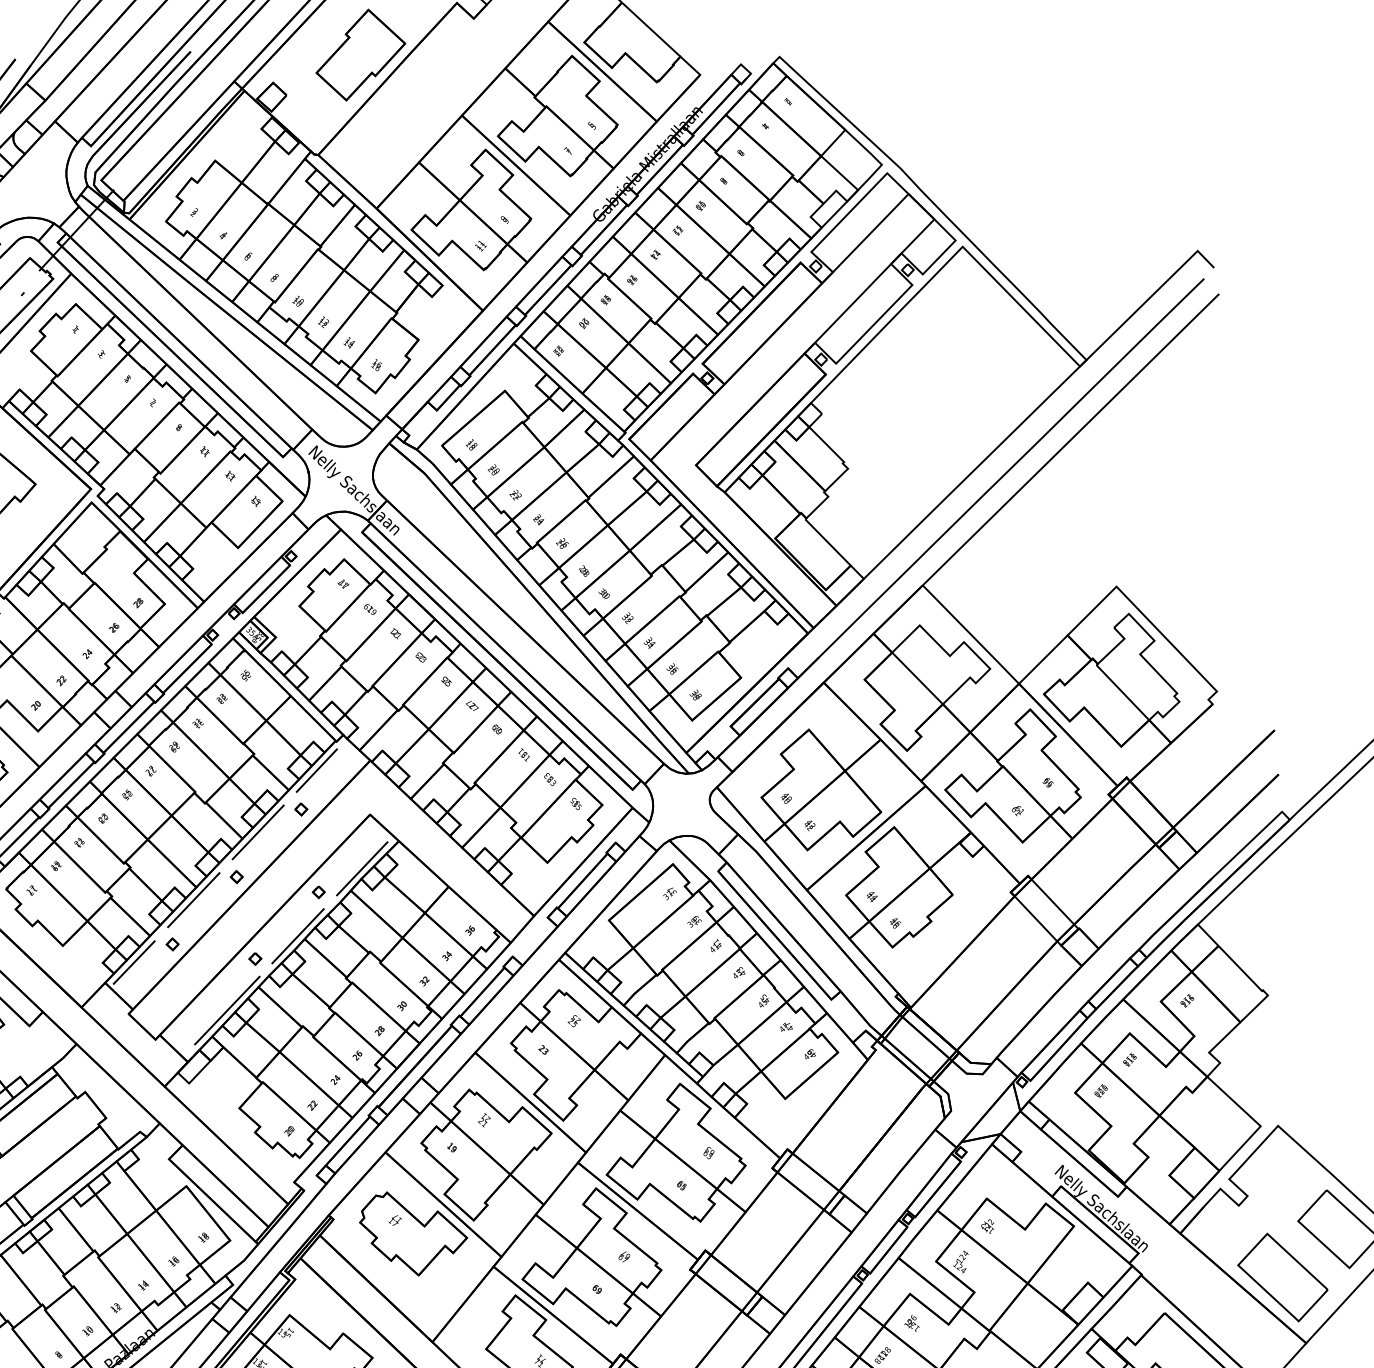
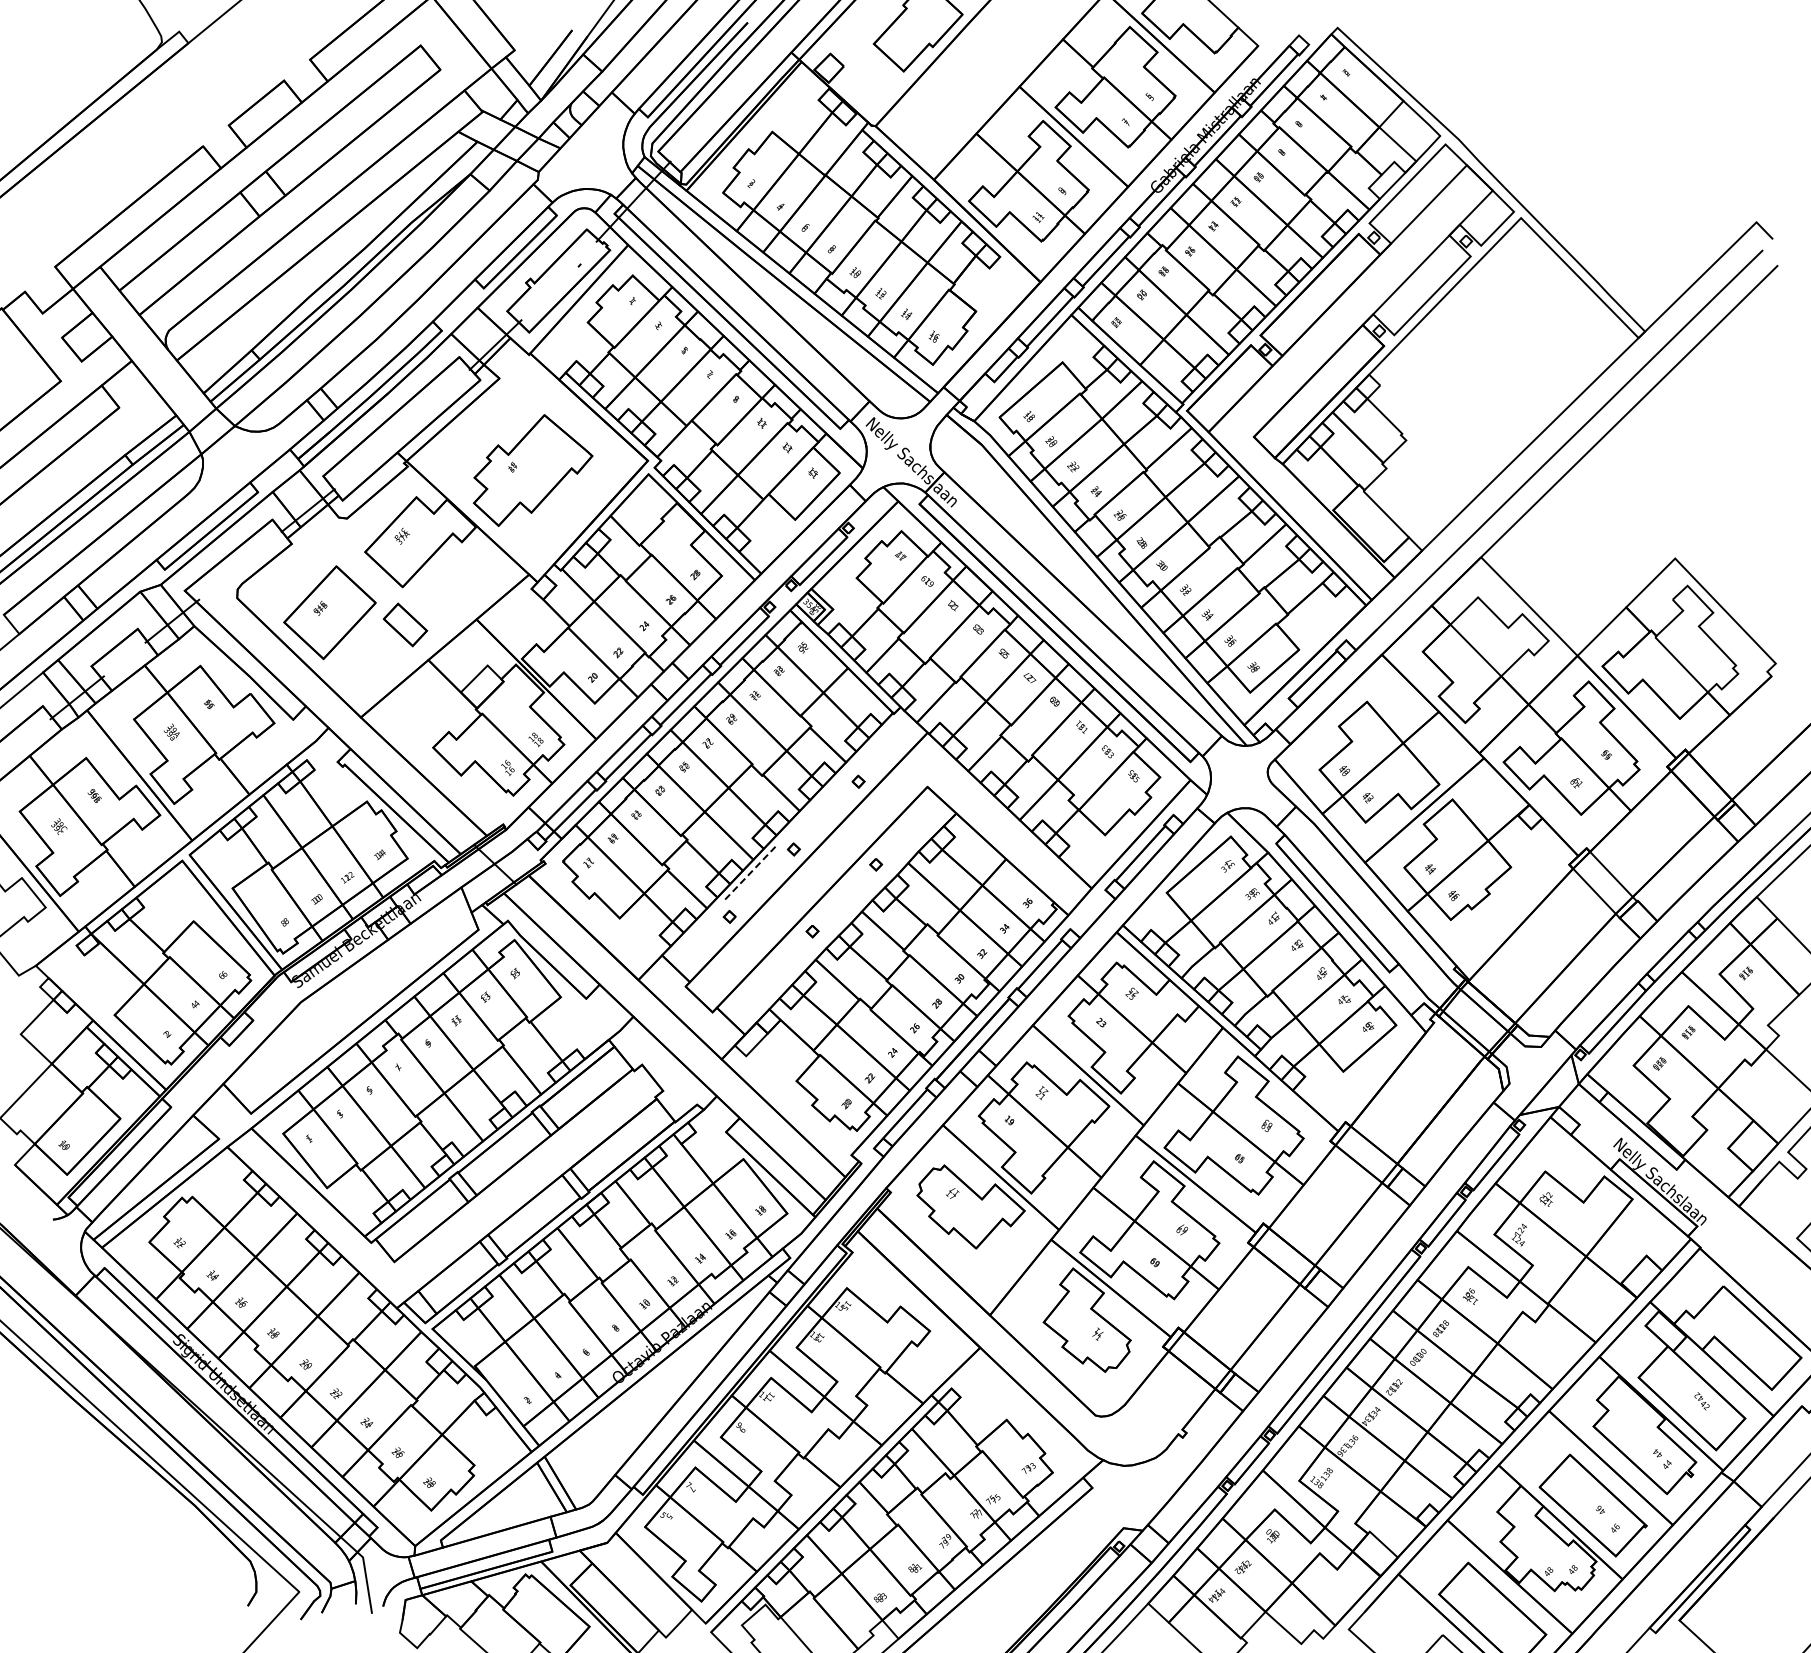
line: (317, 770) -> (874, 742), removed
line: (257, 832) -> (814, 804), removed
line: (362, 868) -> (919, 840), removed
line: (194, 900) -> (751, 872), solid -> dashed
line: (298, 936) -> (855, 908), removed
line: (133, 961) -> (690, 934), removed
line: (227, 1010) -> (784, 983), removed

